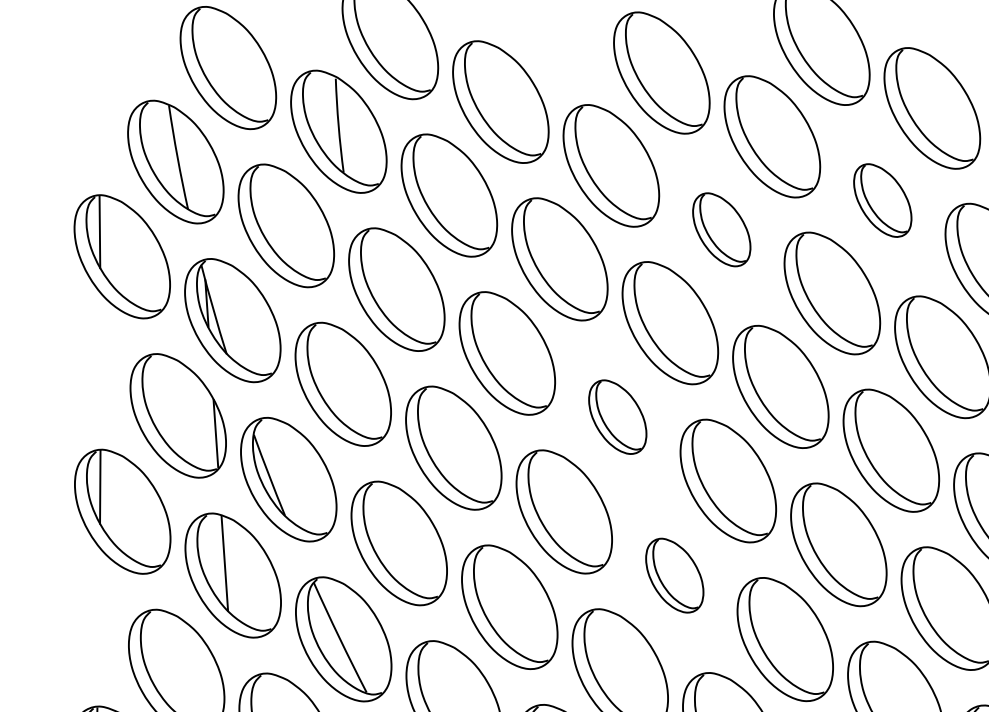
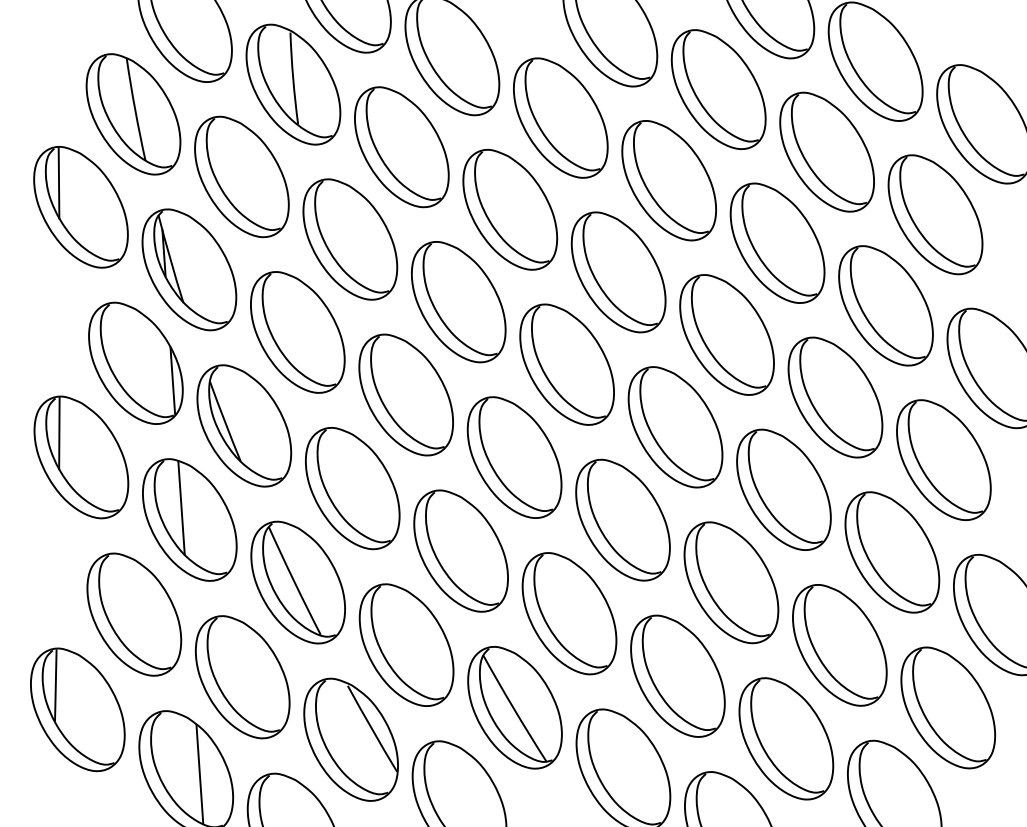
part: (882, 199) -> (826, 151), size x1.67
part: (721, 229) -> (668, 180), size x1.67
part: (617, 417) -> (566, 364), size x1.67
part: (674, 575) -> (622, 519), size x1.67

